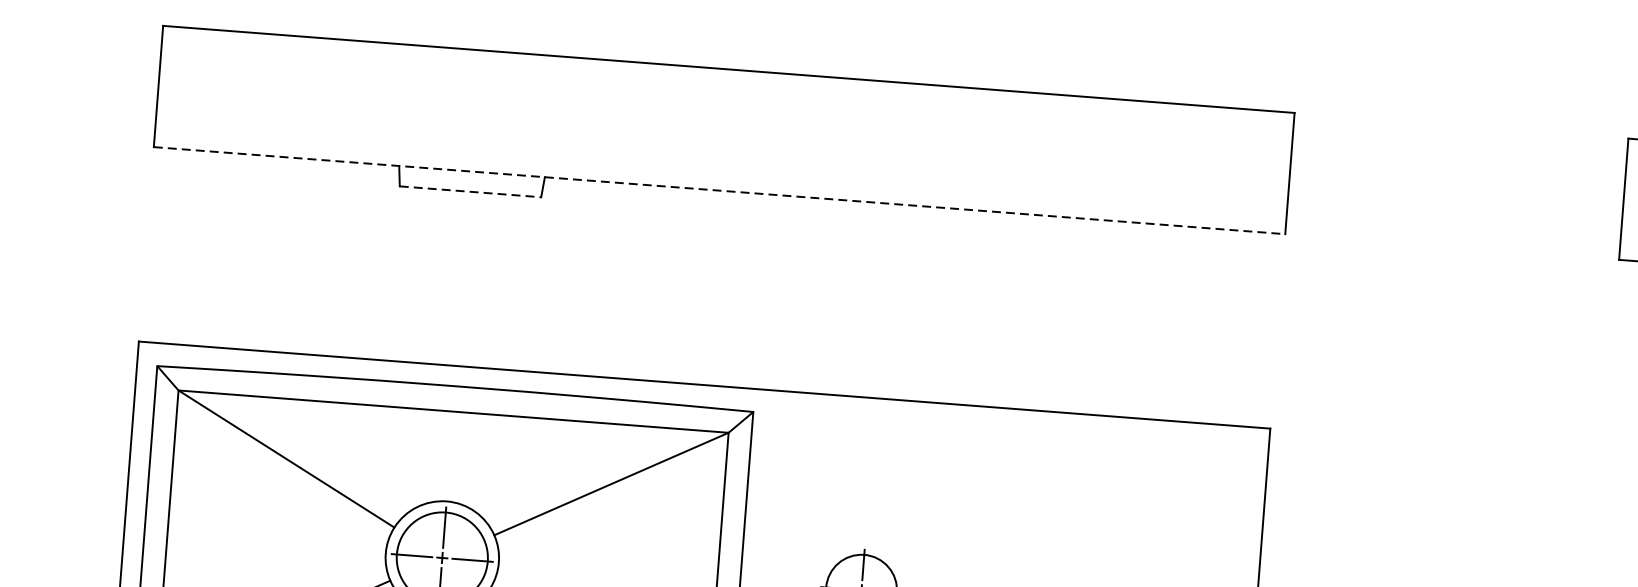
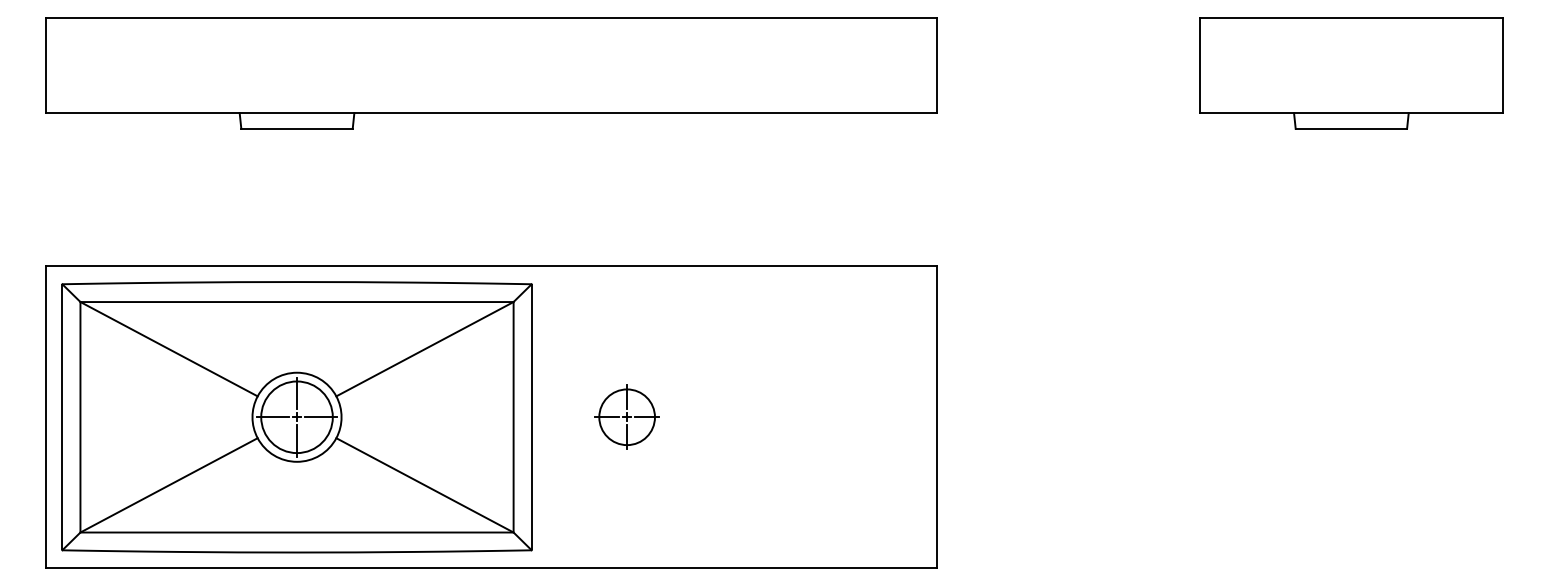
line: (471, 191) -> (297, 128), dashed -> solid
line: (720, 191) -> (492, 113), dashed -> solid

